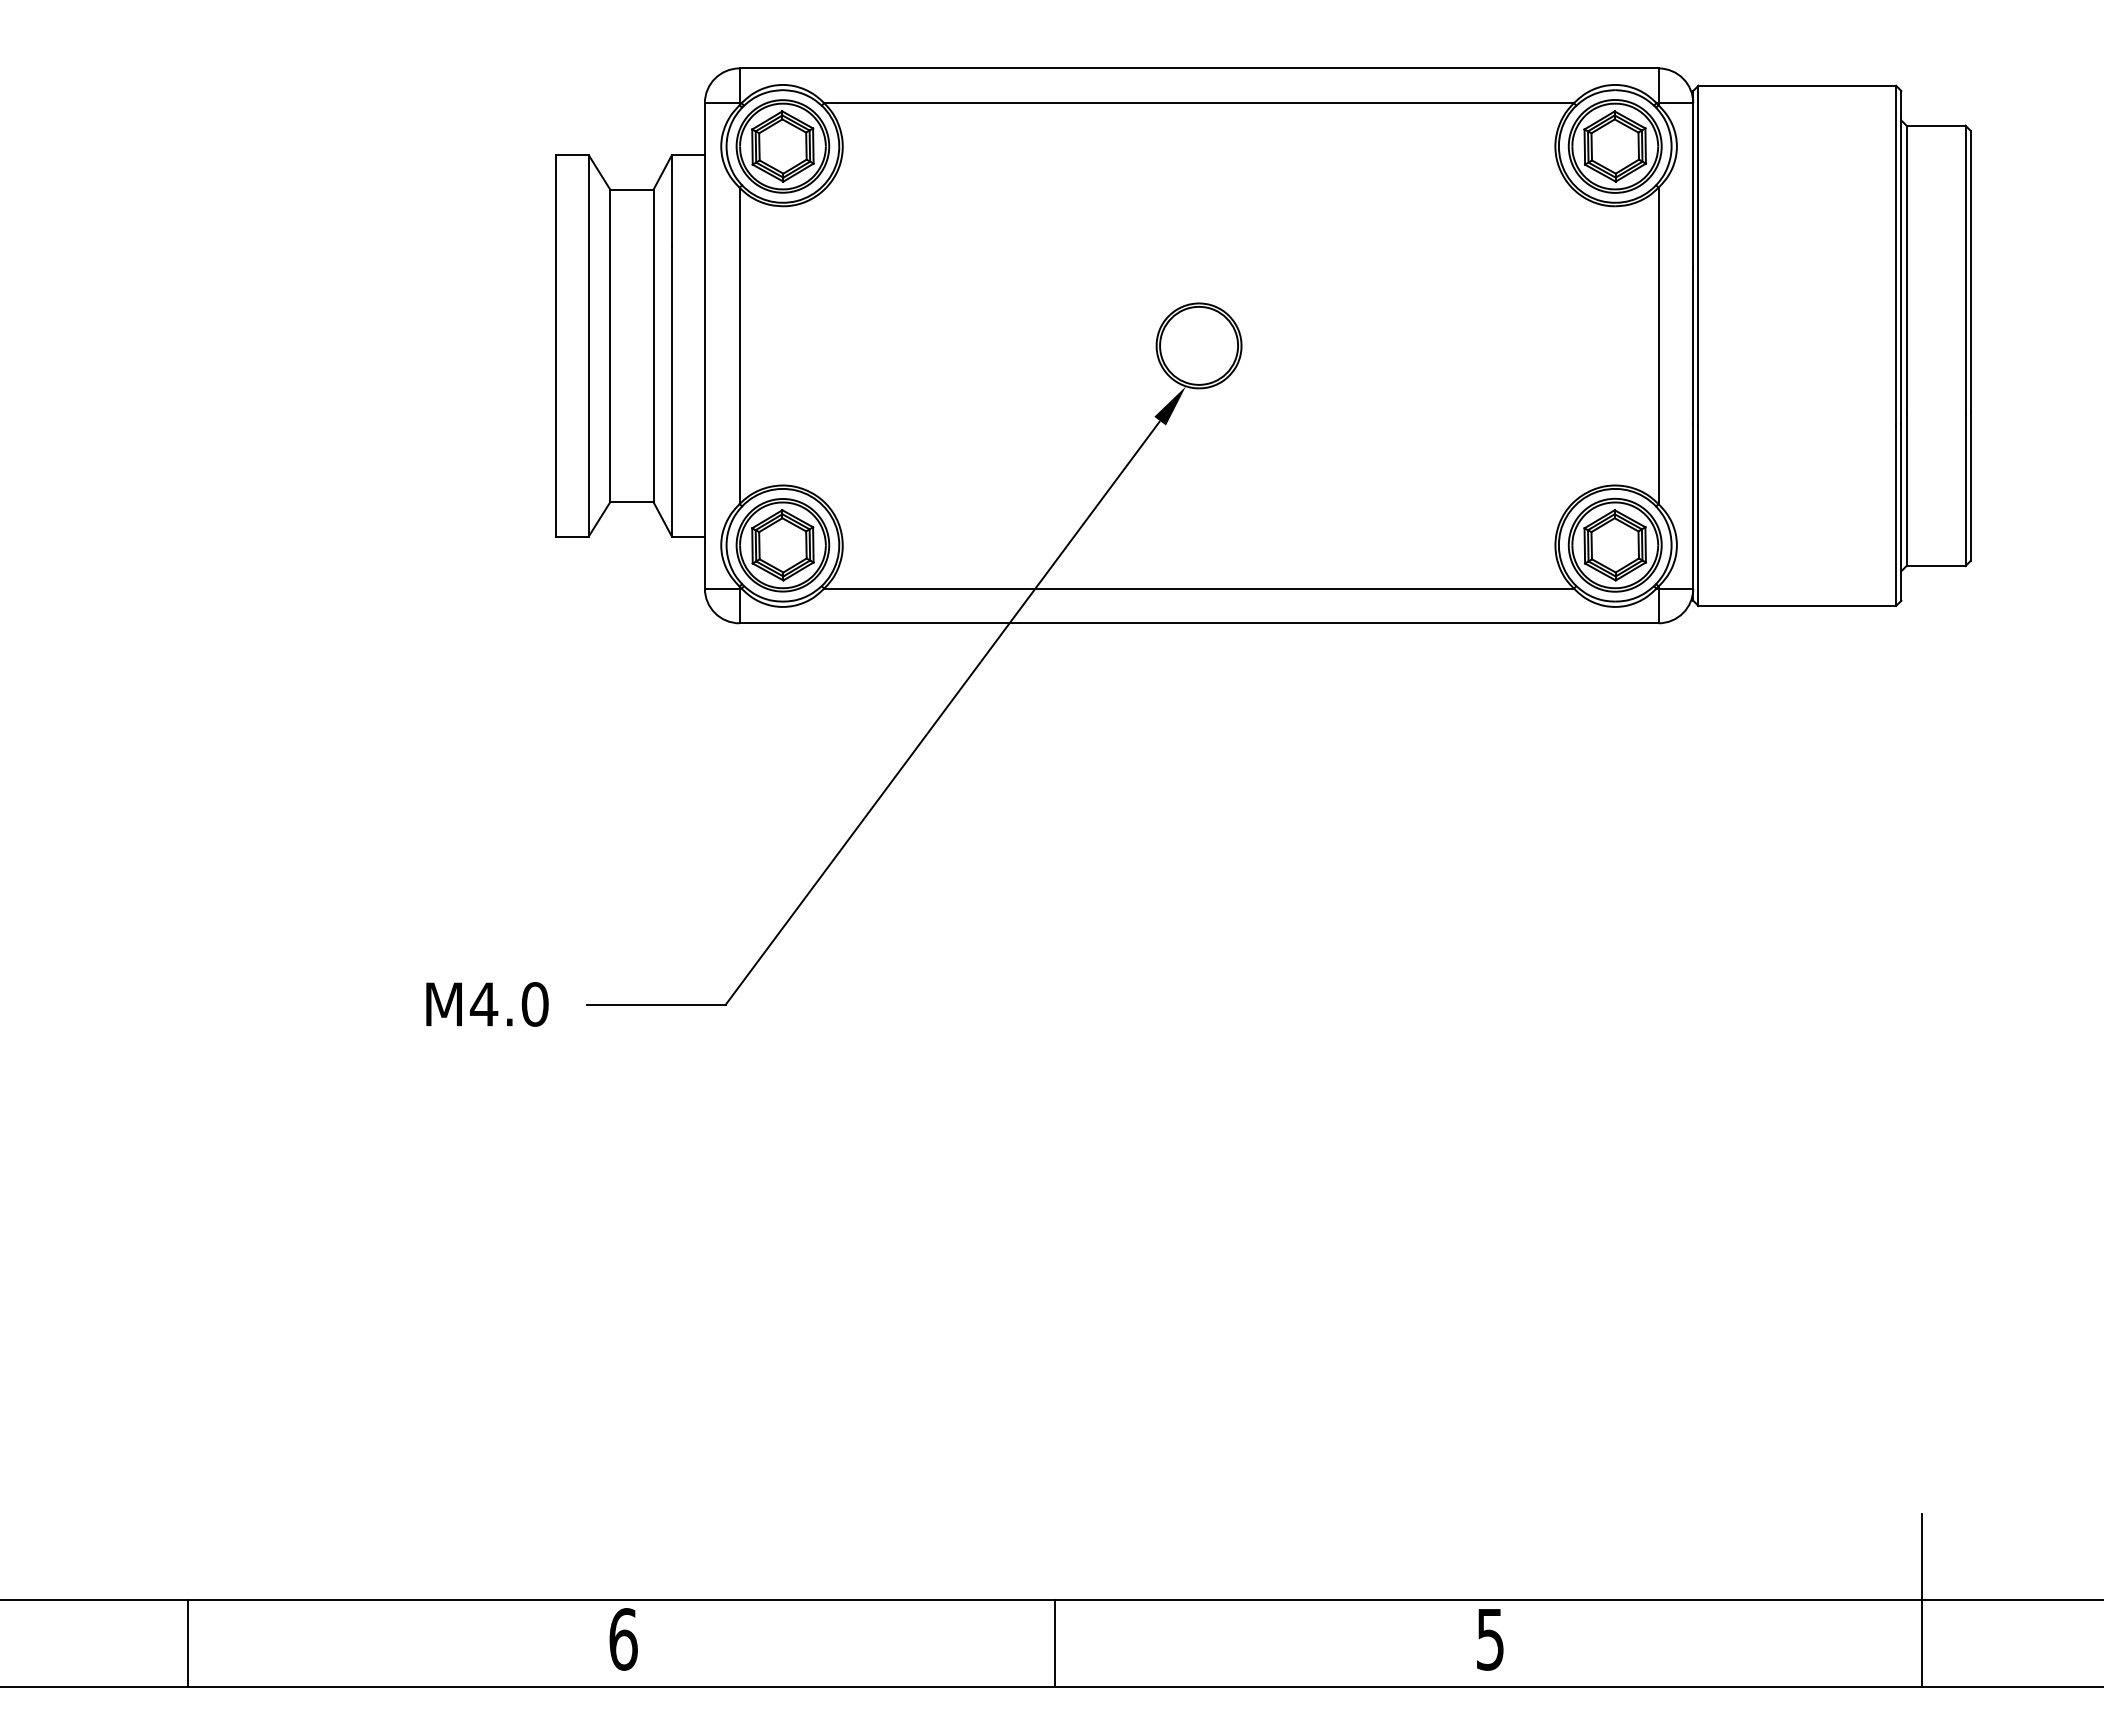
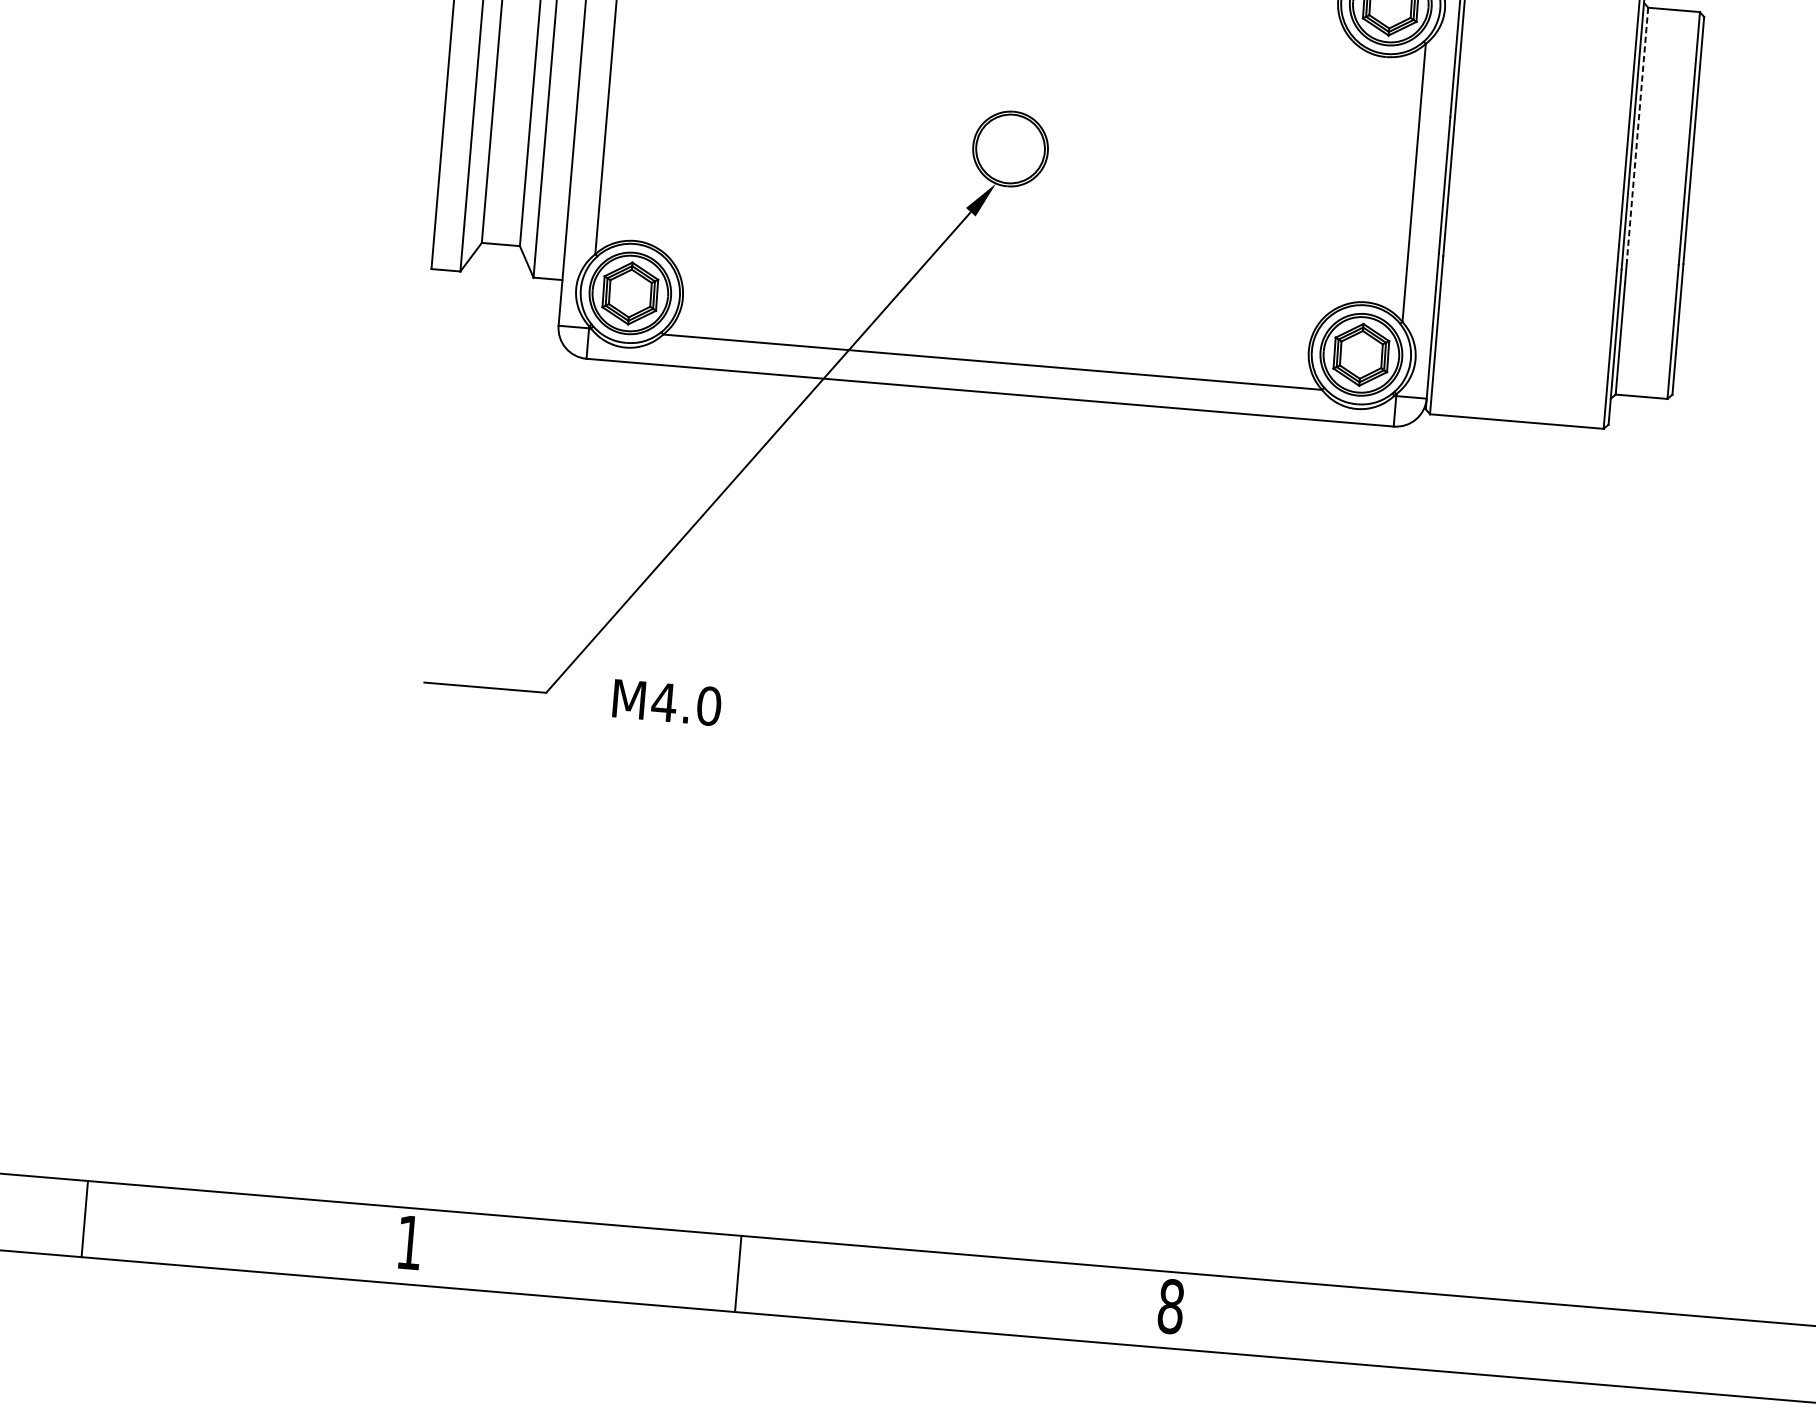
line: (1906, 270) -> (1637, 134), solid -> dashed
text: (487, 1004) -> (667, 702), moved
line: (1921, 1599) -> (1552, 1303), removed
text: (623, 1639) -> (409, 1242), 6 -> 1
text: (1490, 1639) -> (1171, 1306), 5 -> 8
line: (188, 1643) -> (85, 1219), moved
line: (1054, 1643) -> (737, 1273), moved

